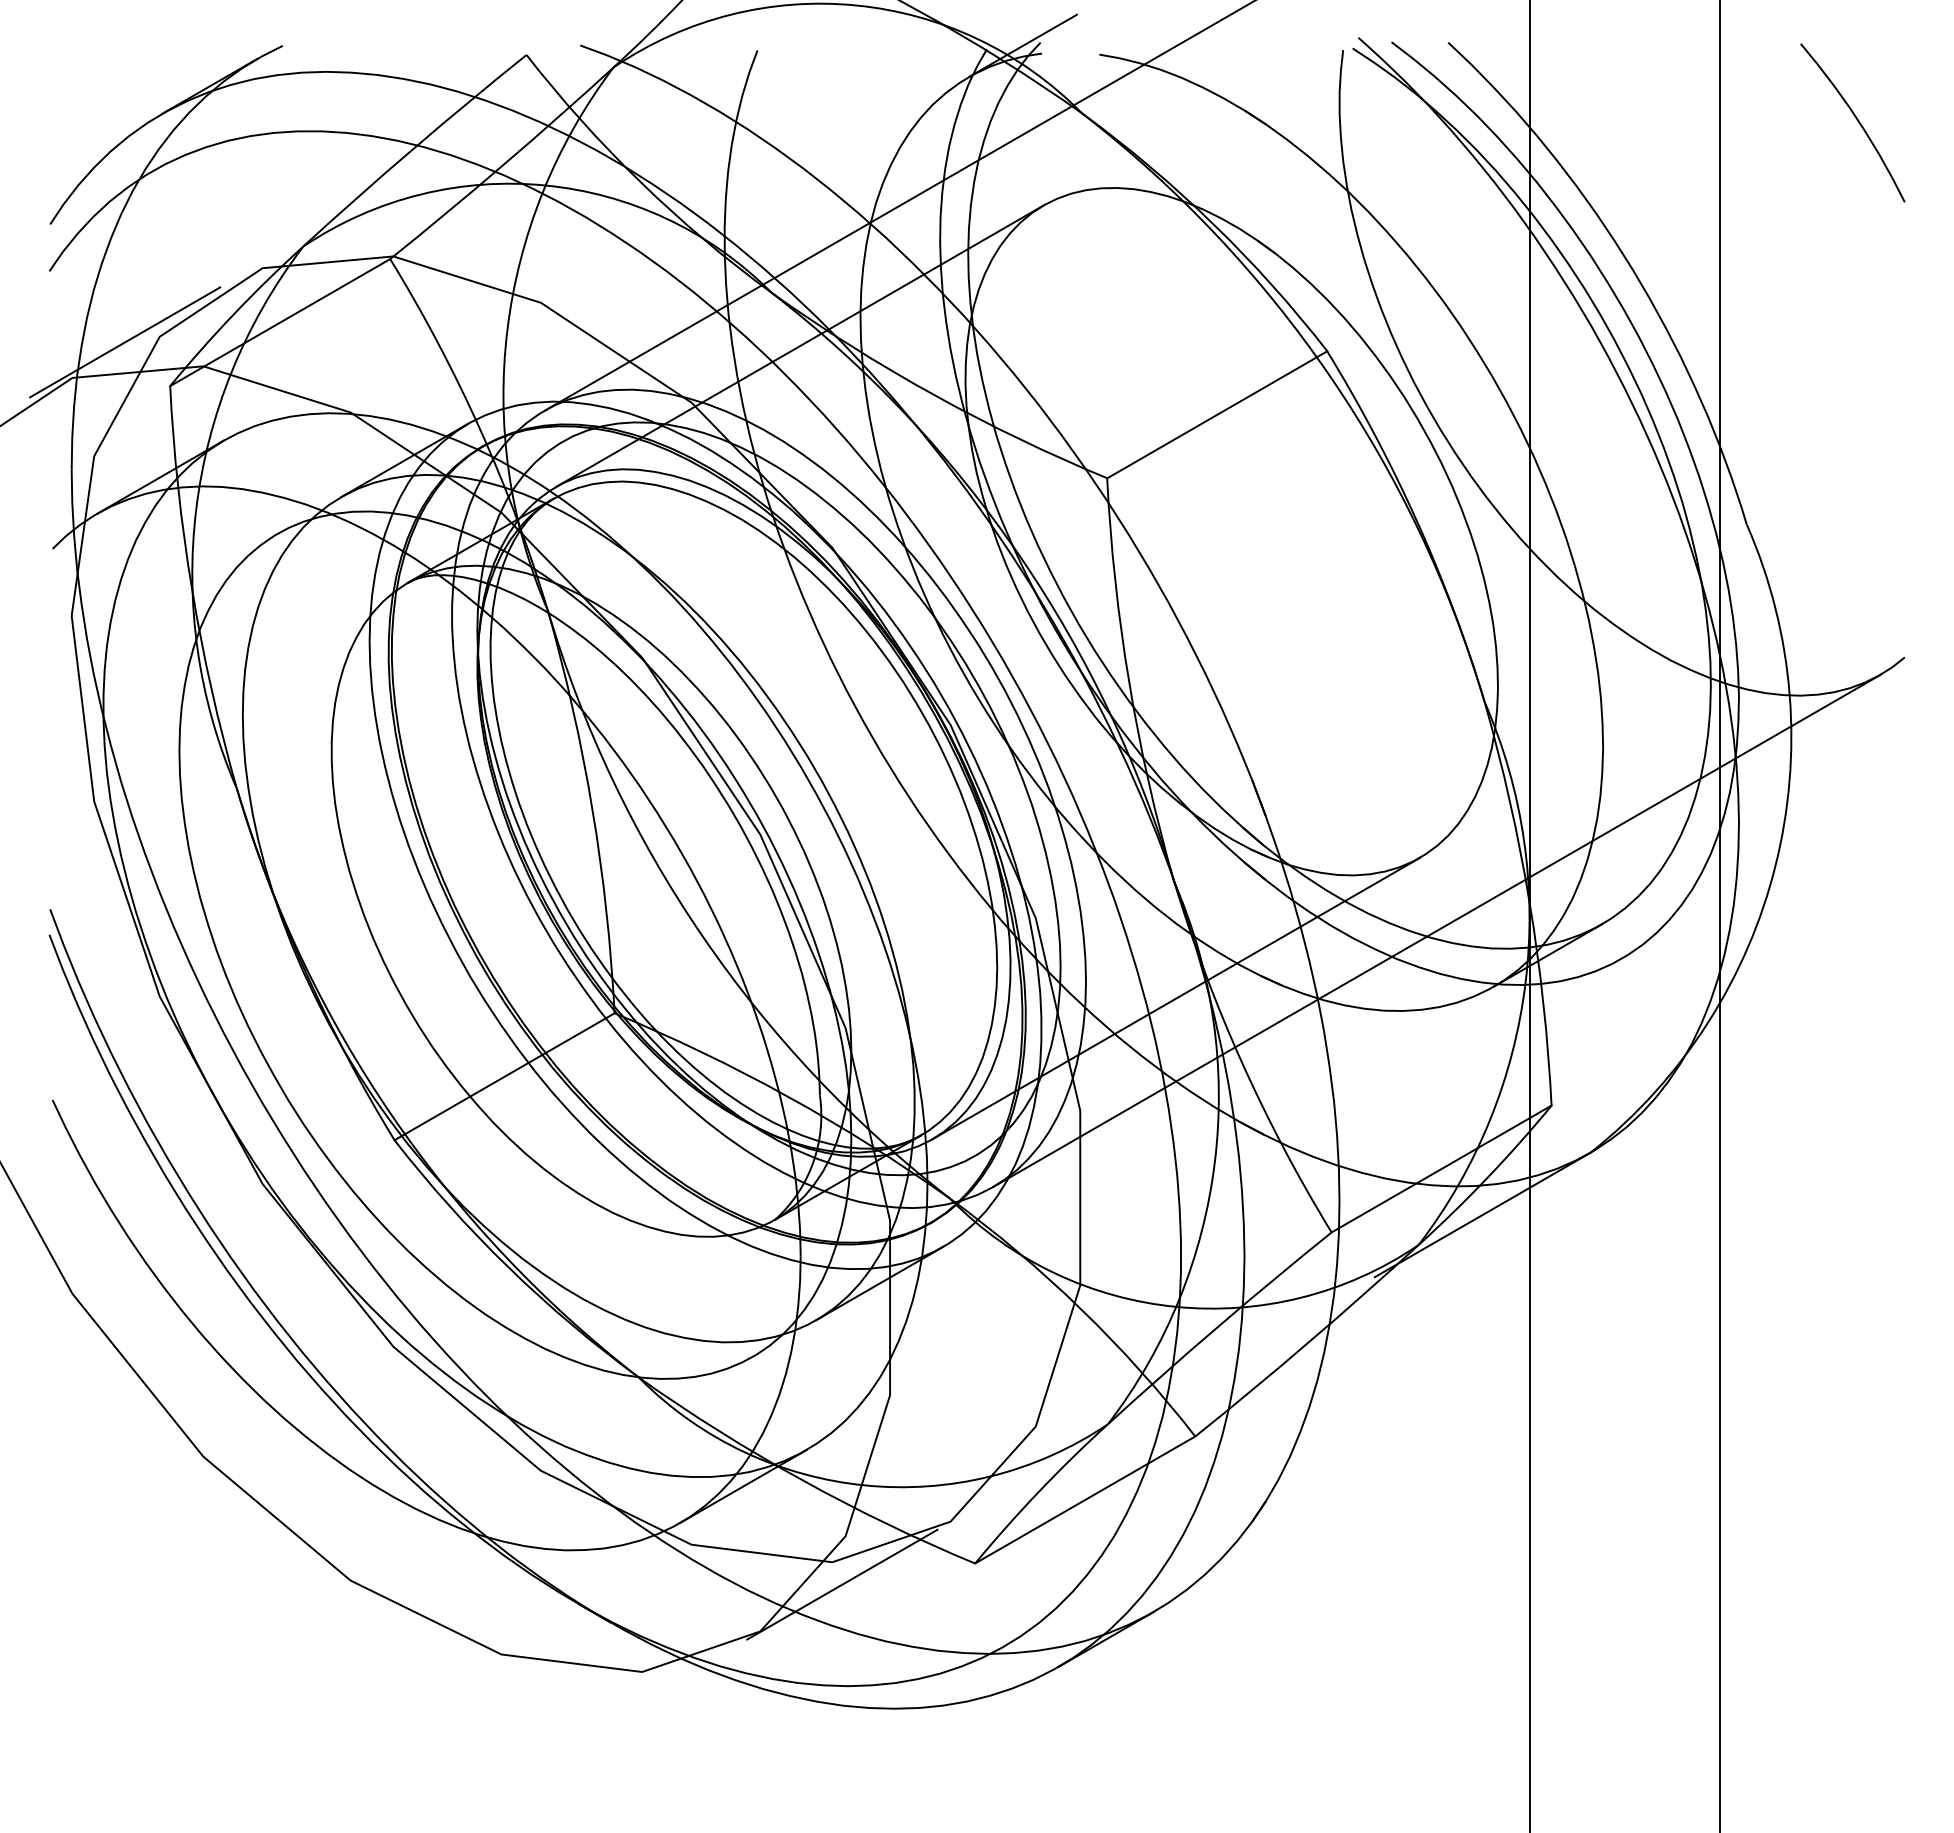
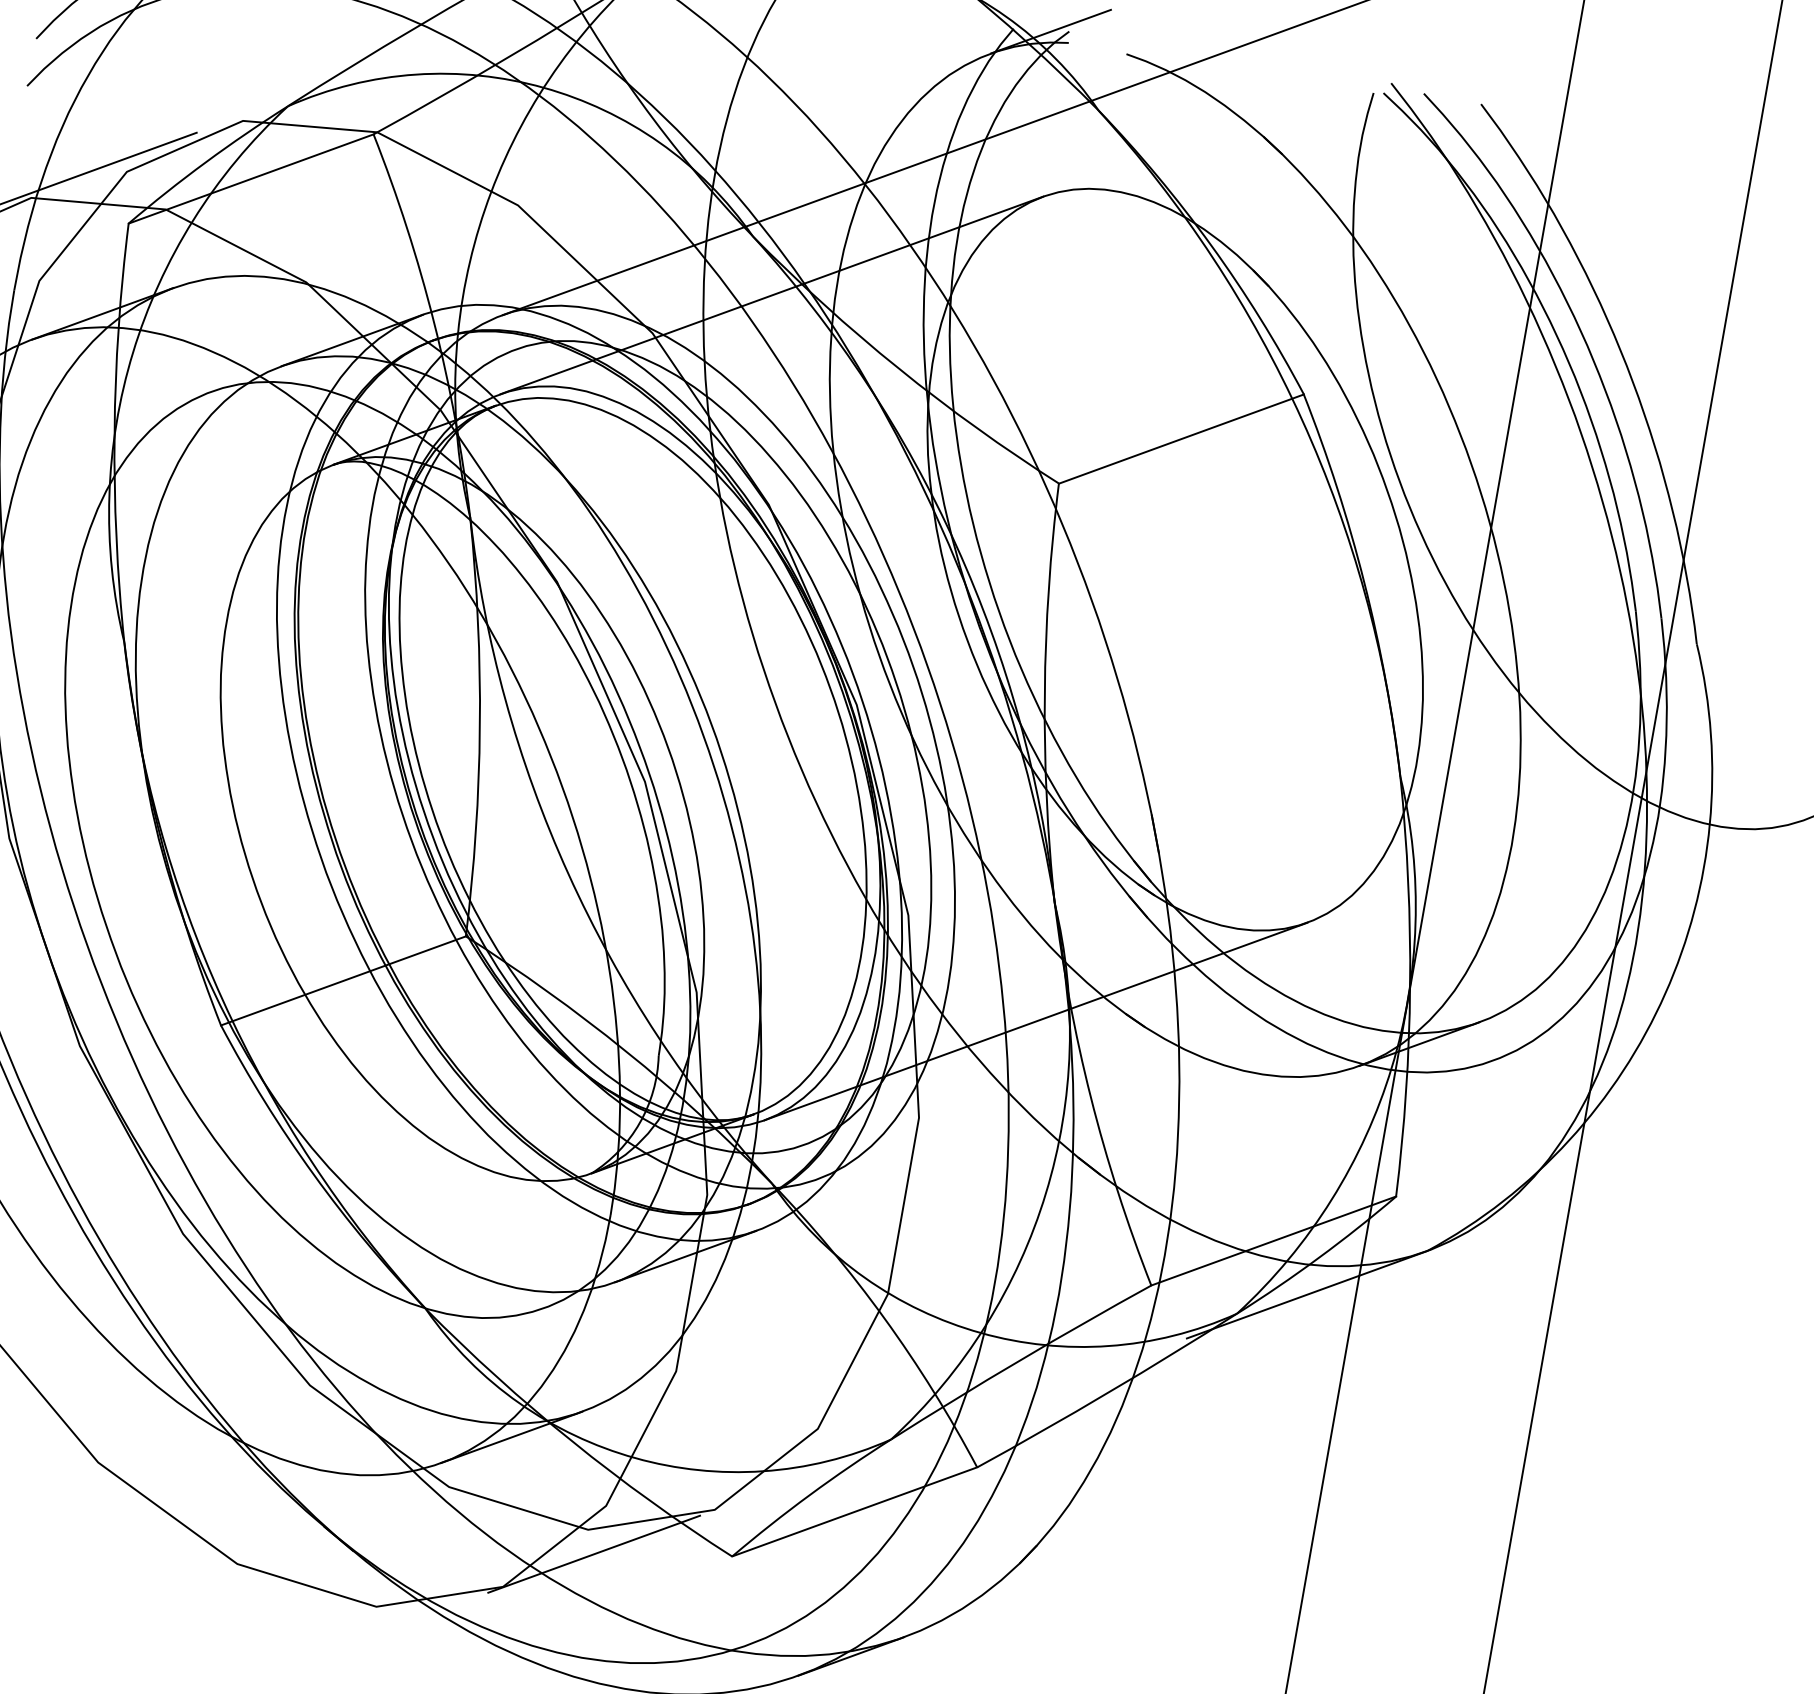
line: (1436, 930) -> (1311, 999), removed

